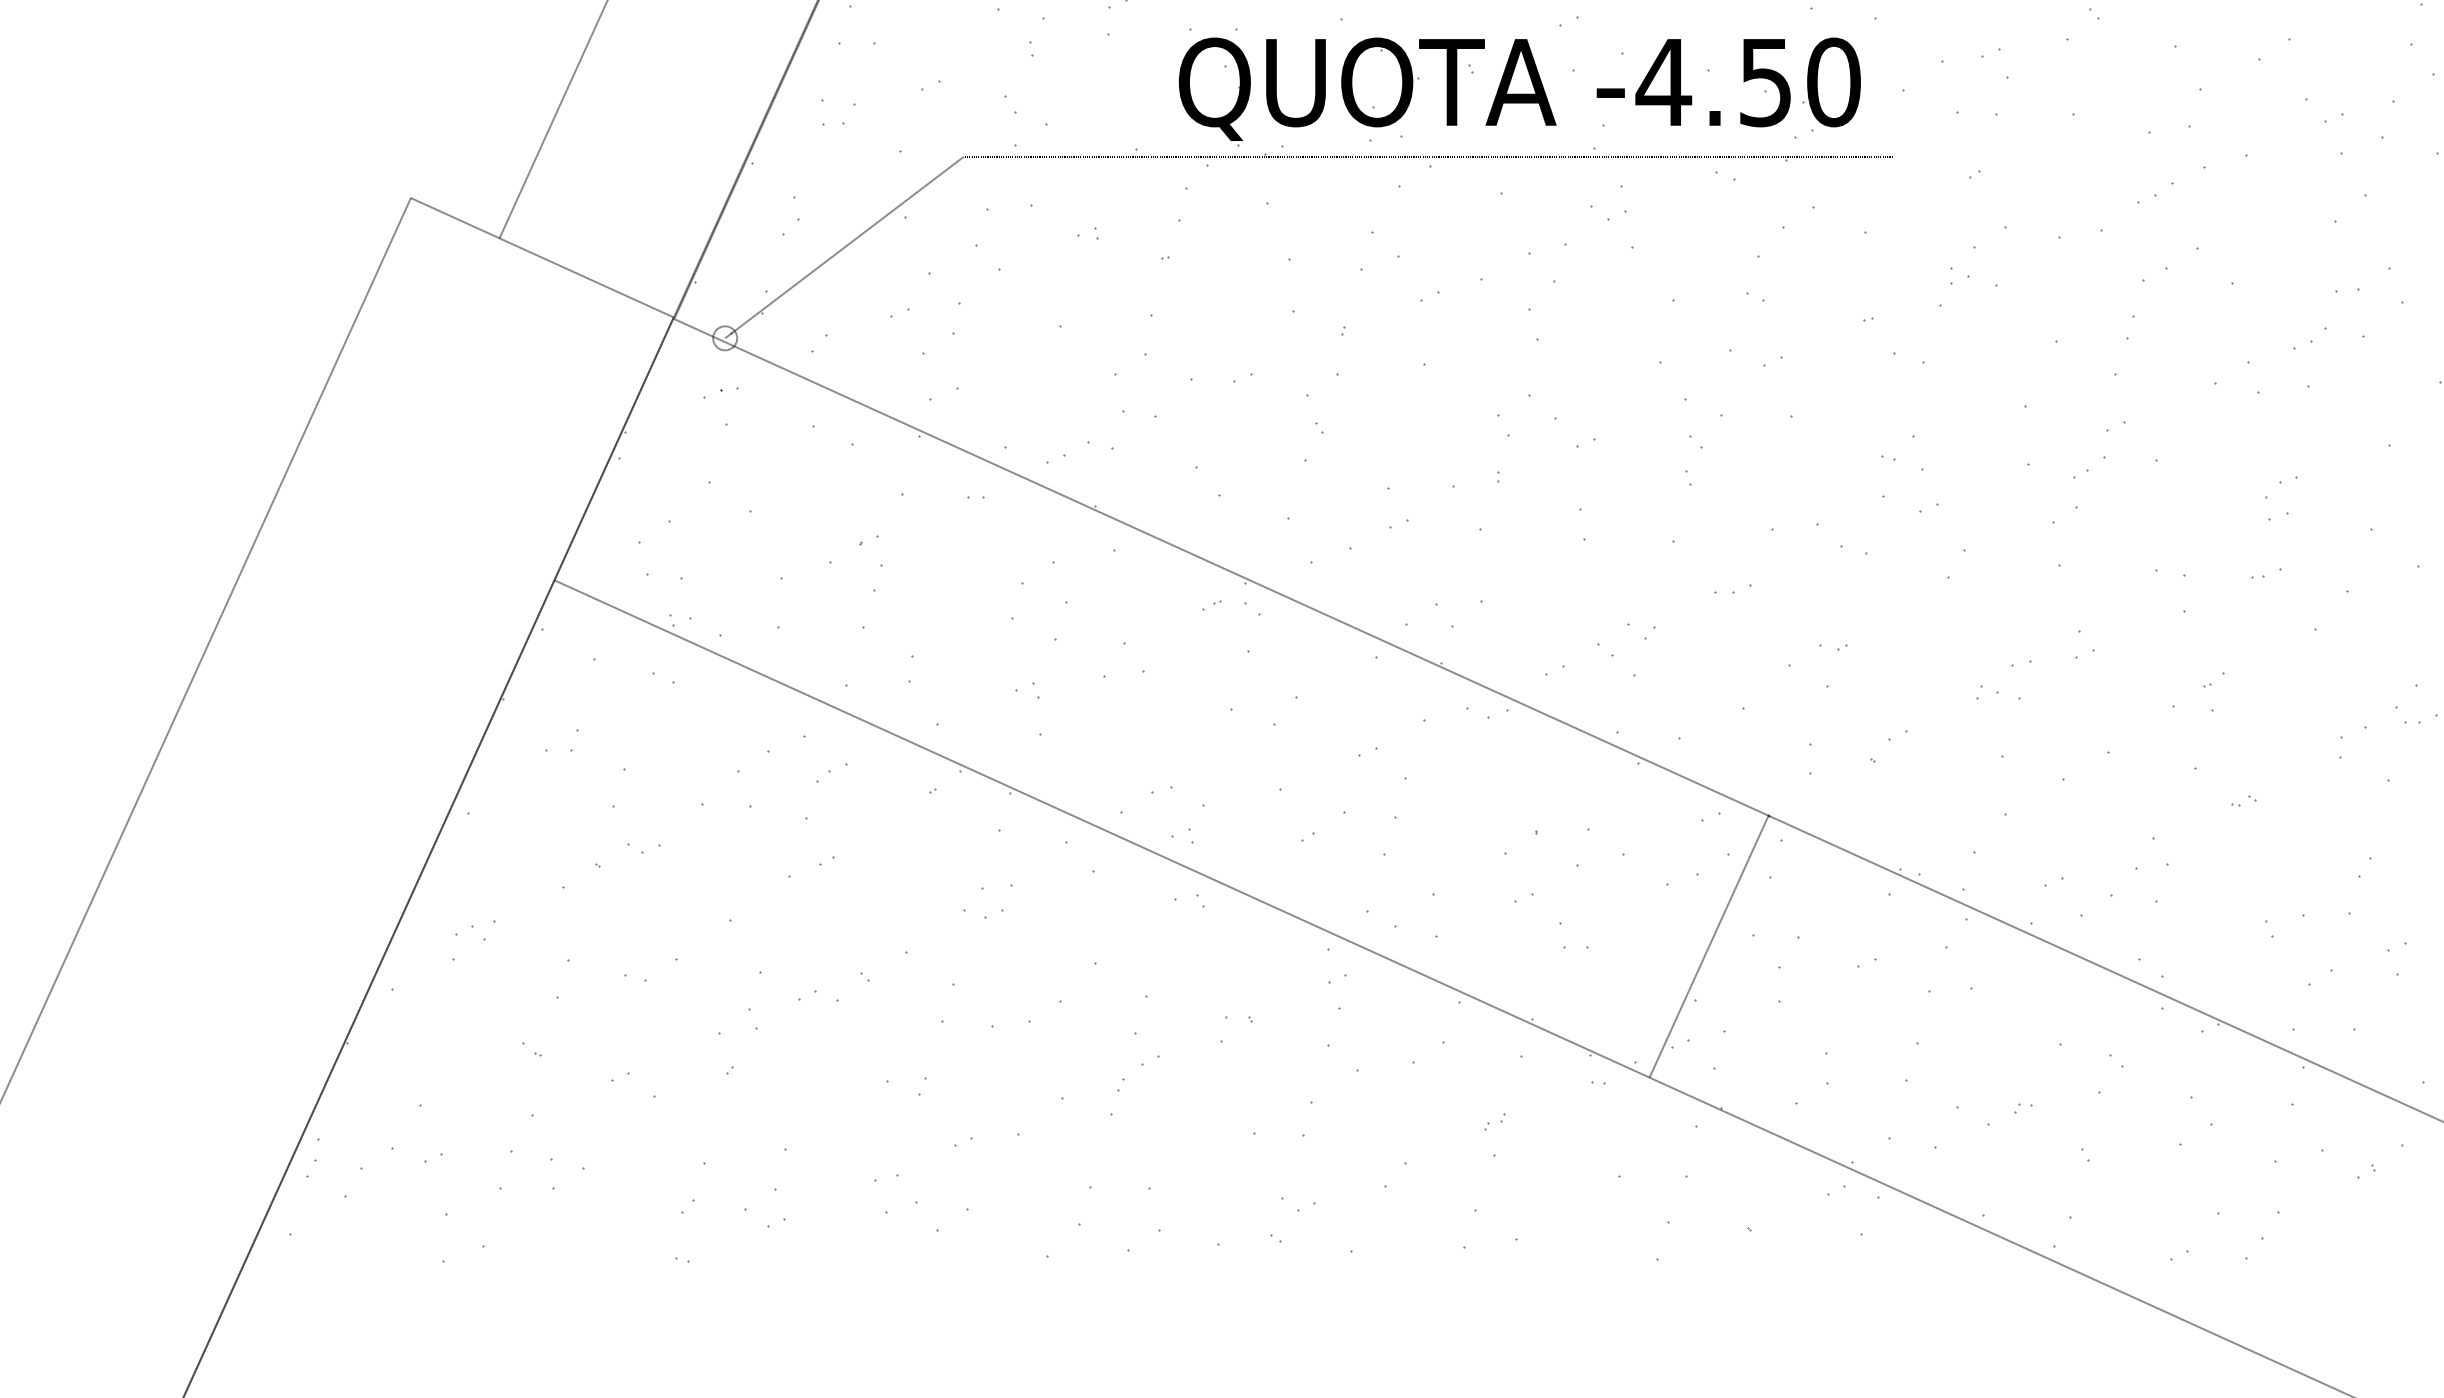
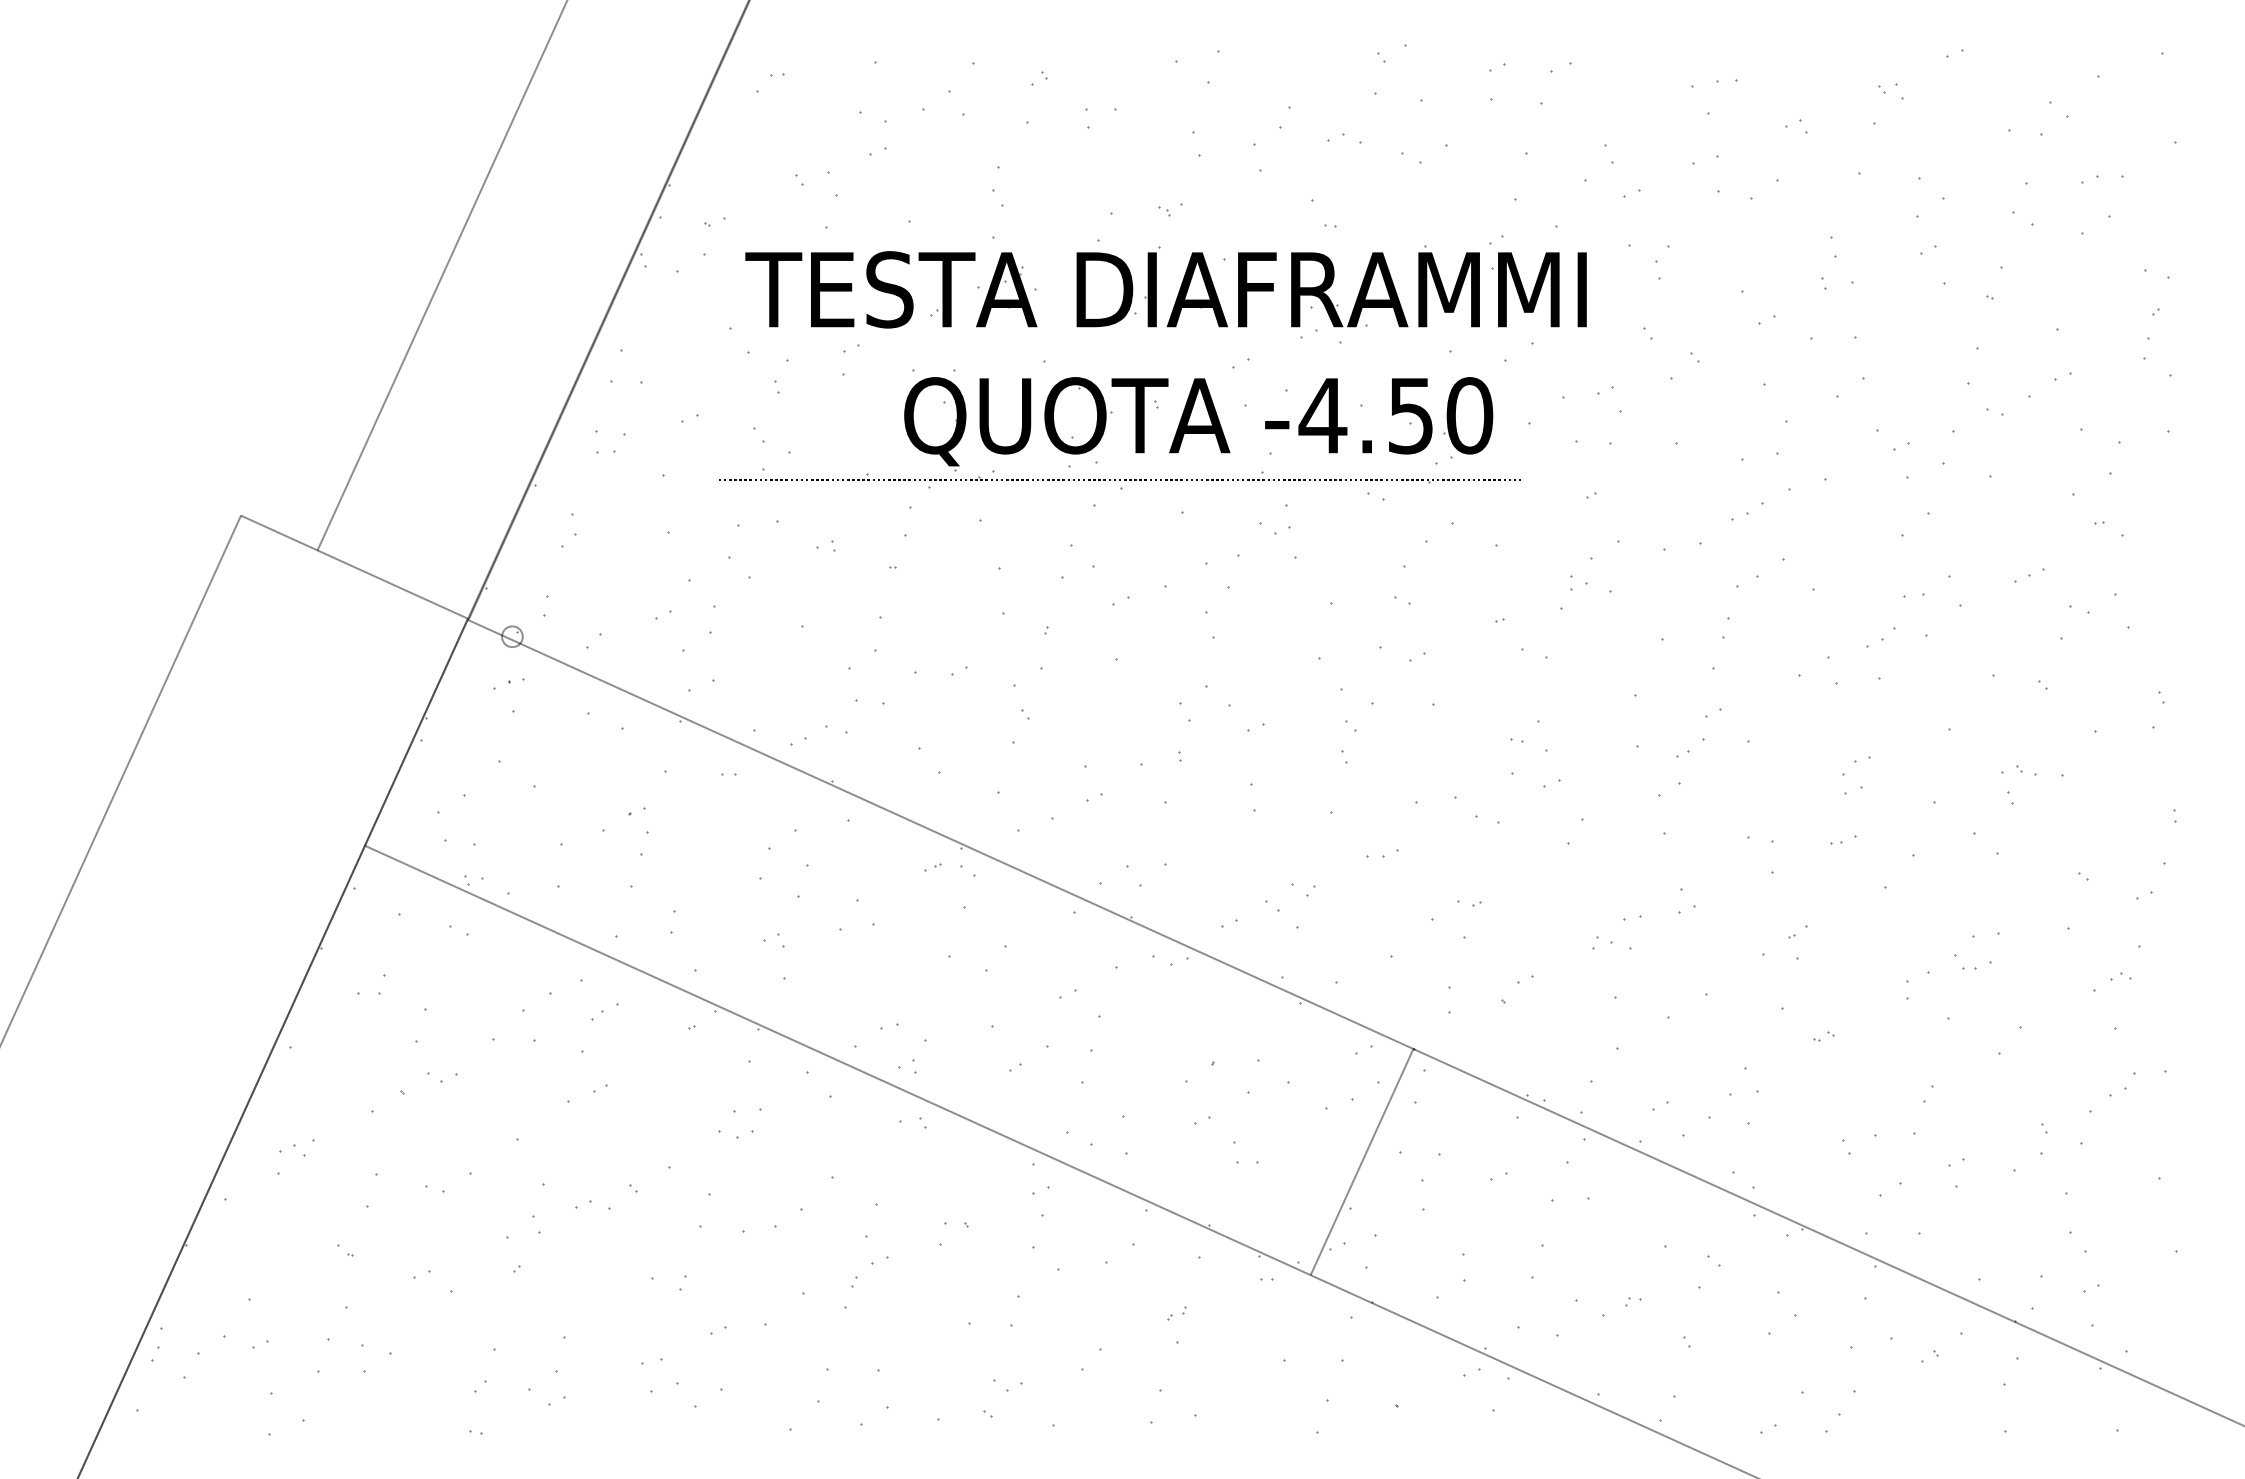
line: (844, 247) -> (615, 558), removed

